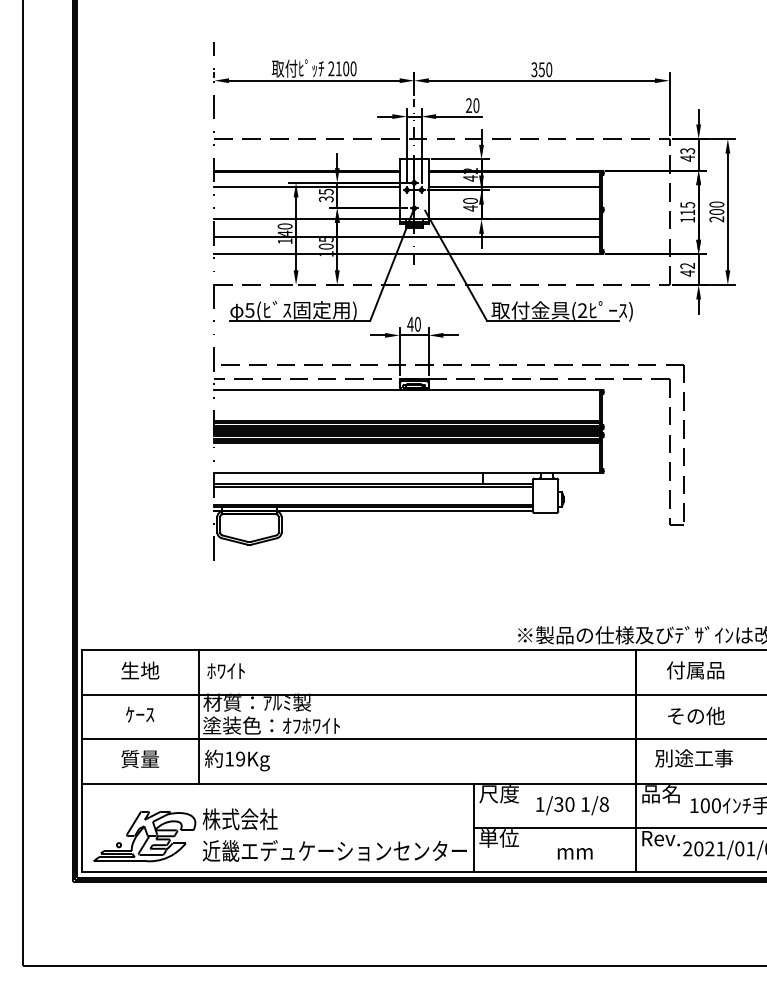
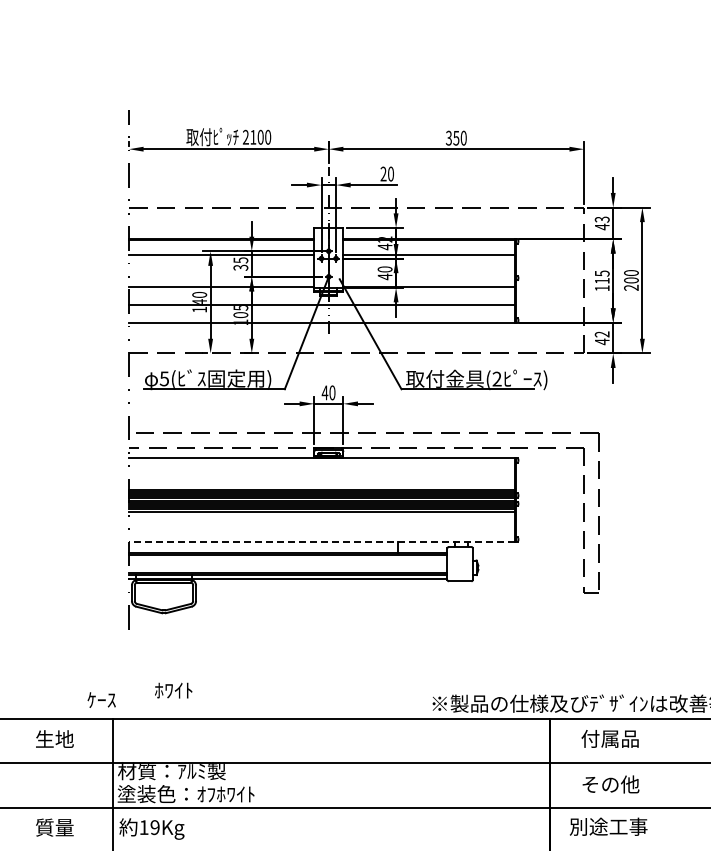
line: (407, 473) -> (322, 541), solid -> dashed
text: (225, 670) -> (173, 689), moved
text: (140, 714) -> (102, 699), moved

